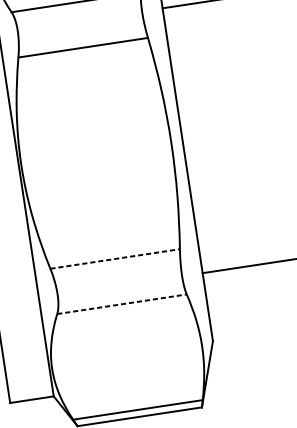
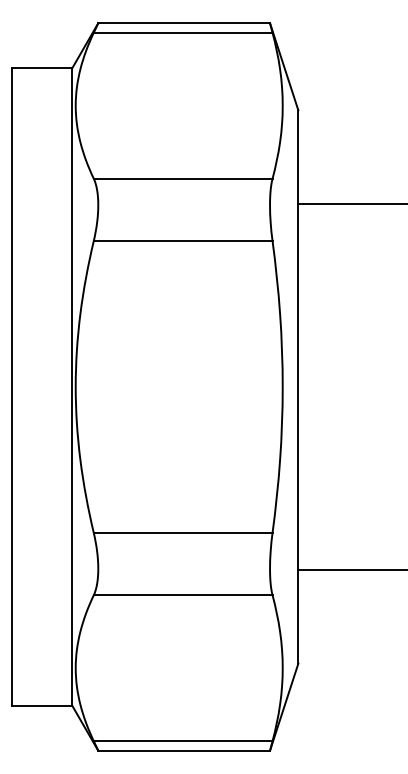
line: (115, 258) -> (183, 532), dashed -> solid
line: (122, 304) -> (183, 595), dashed -> solid

